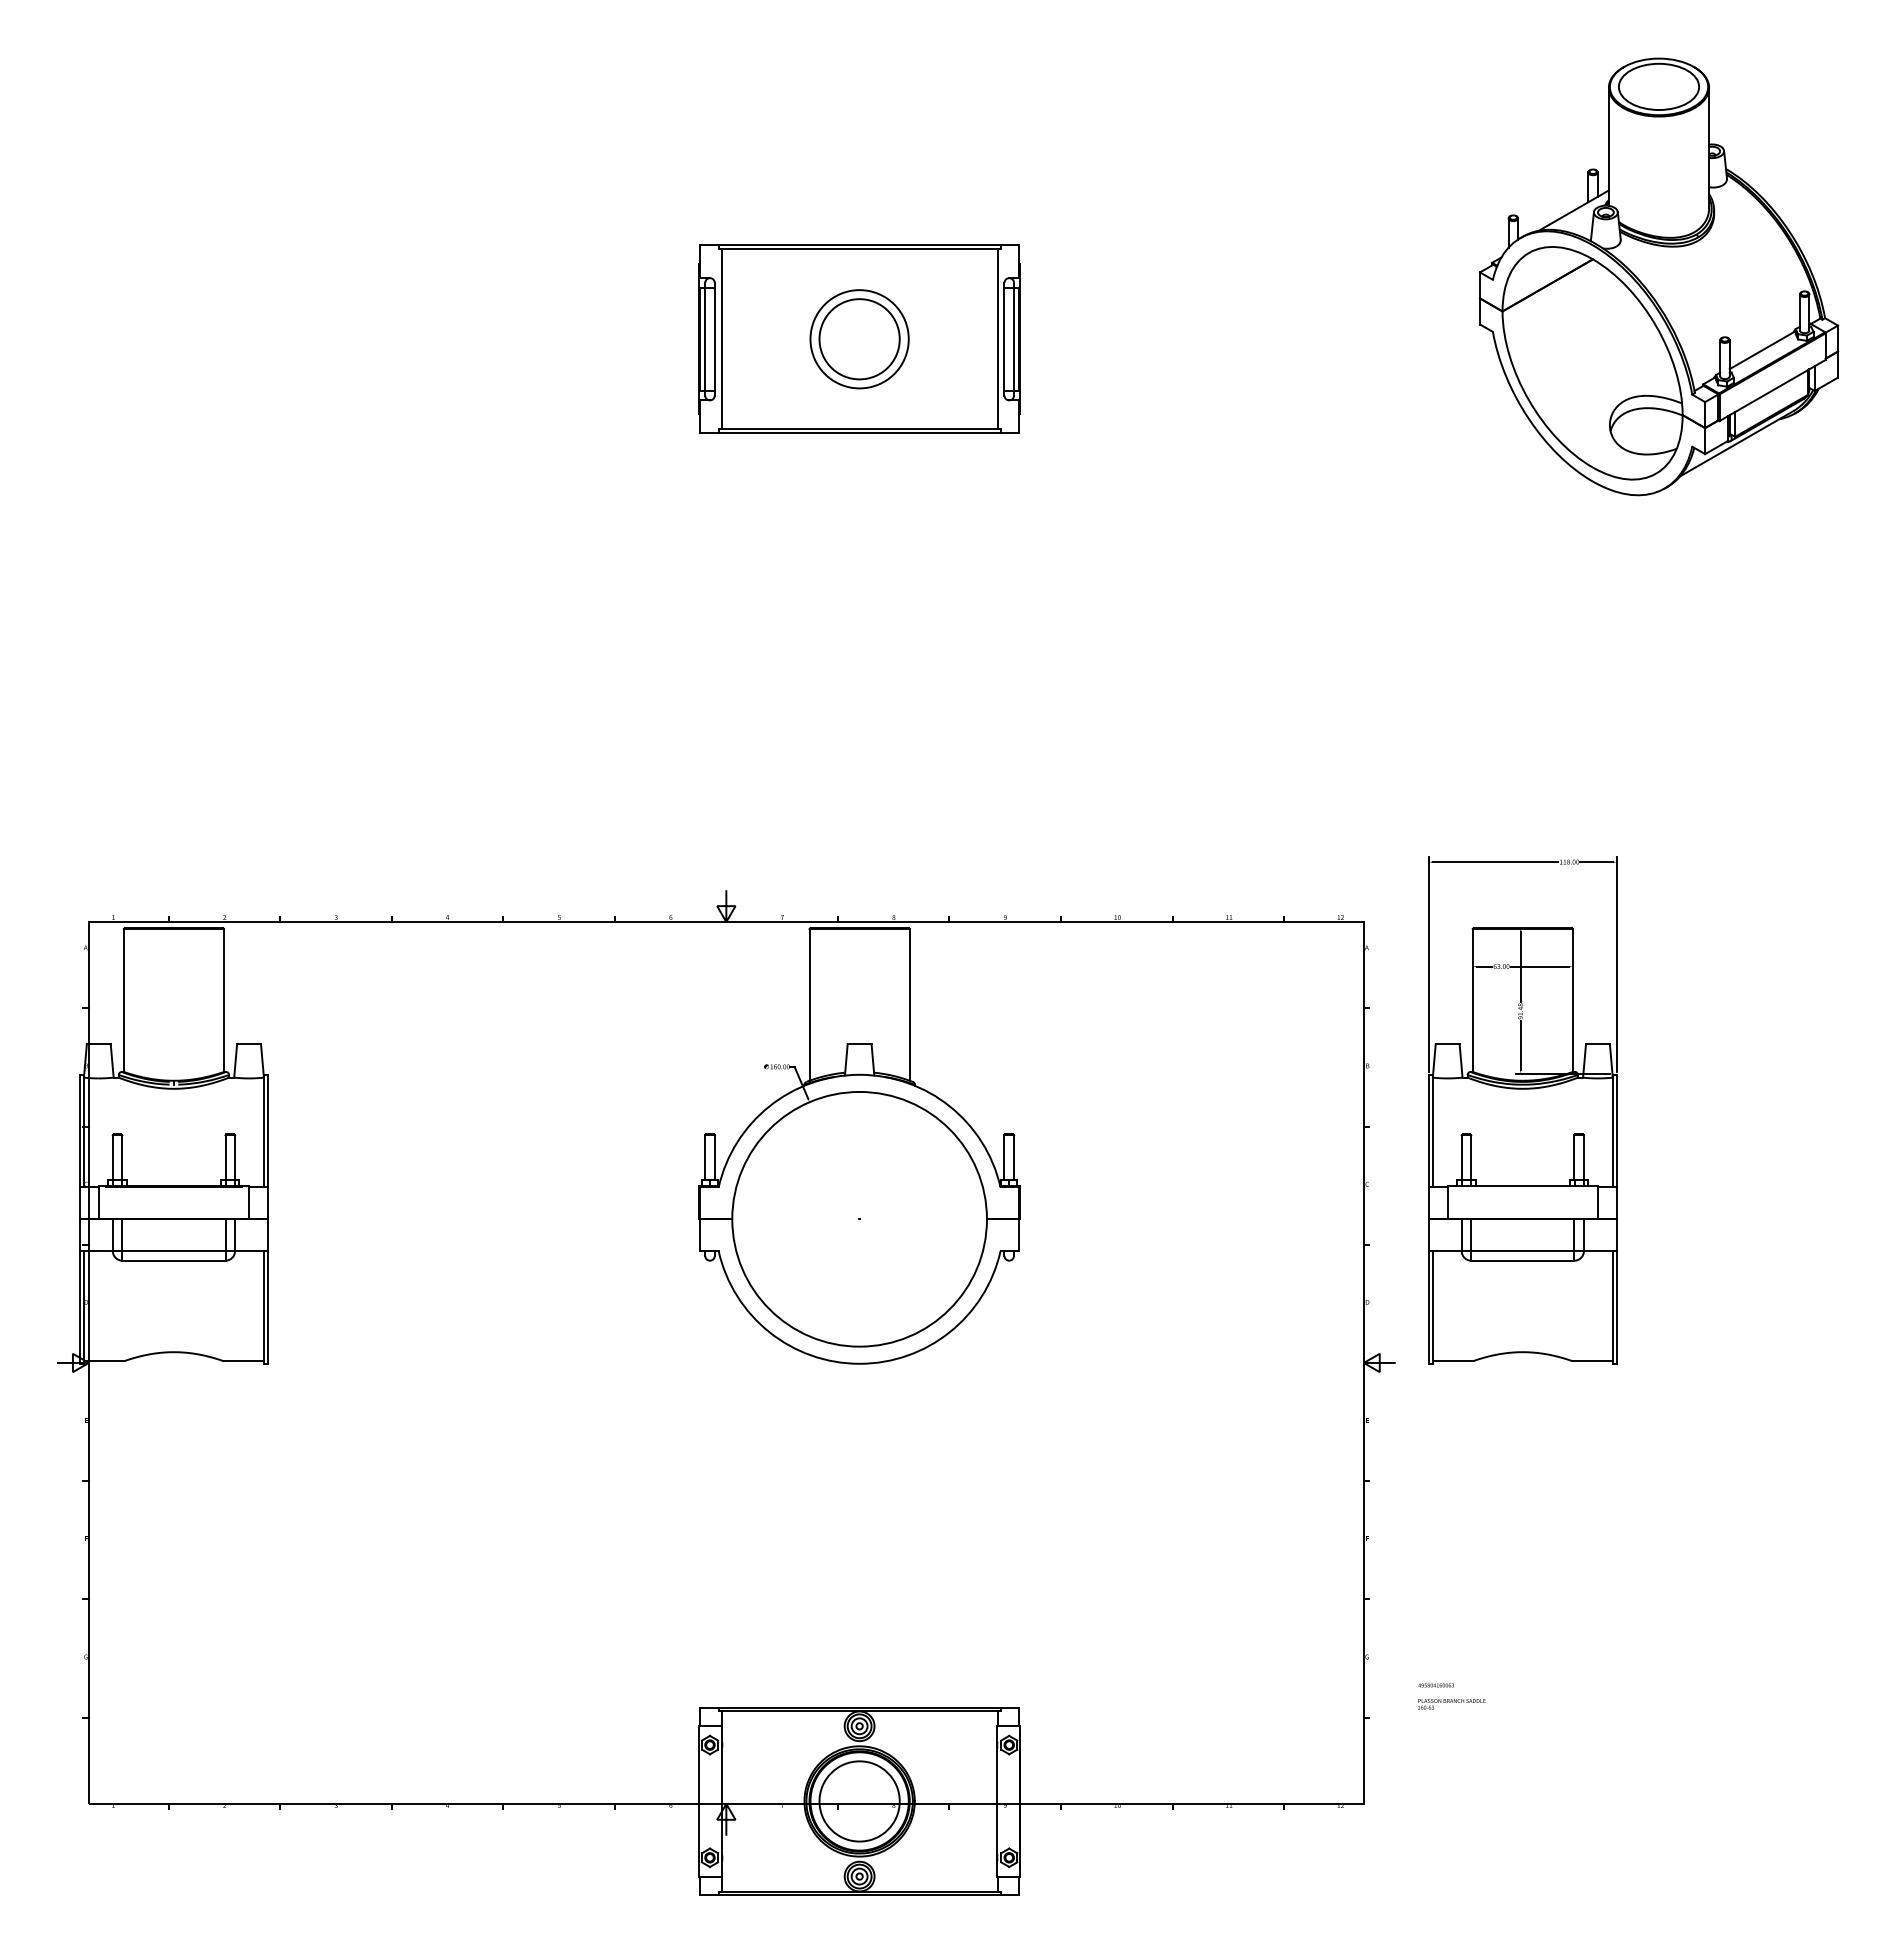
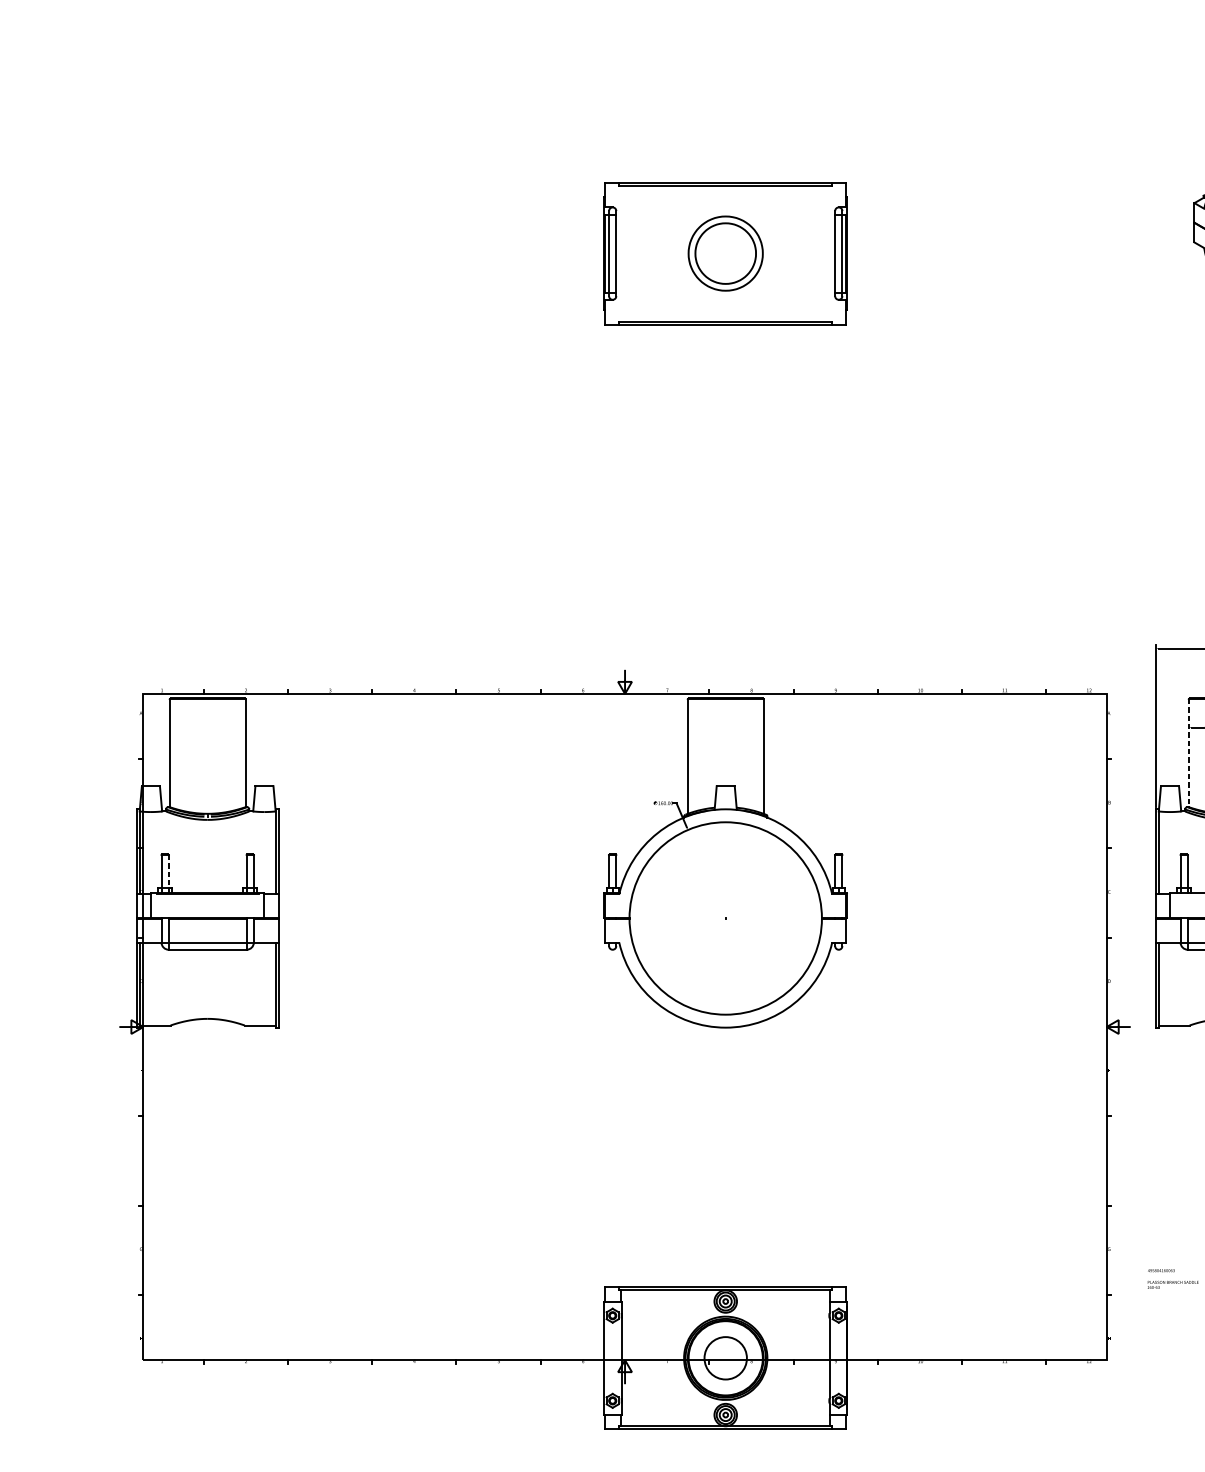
line: (721, 339) -> (621, 253), removed
line: (997, 339) -> (829, 253), removed
line: (1472, 1001) -> (1188, 753), solid -> dashed
line: (122, 1157) -> (168, 871), solid -> dashed
circle: (859, 1801) -> (725, 1358), size x0.7

